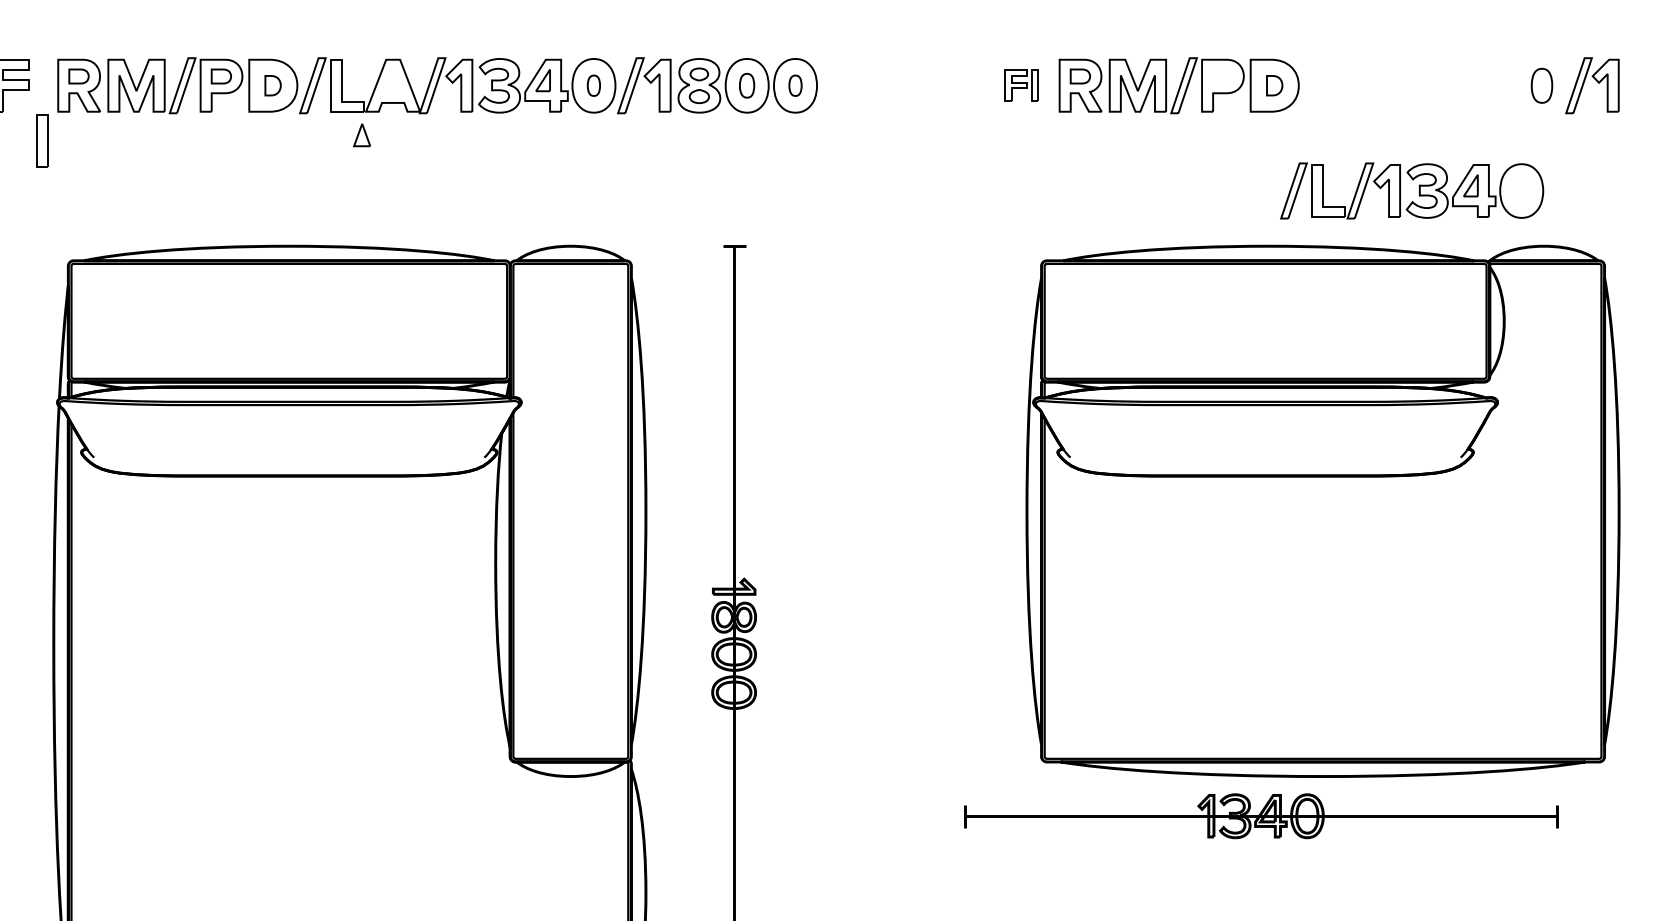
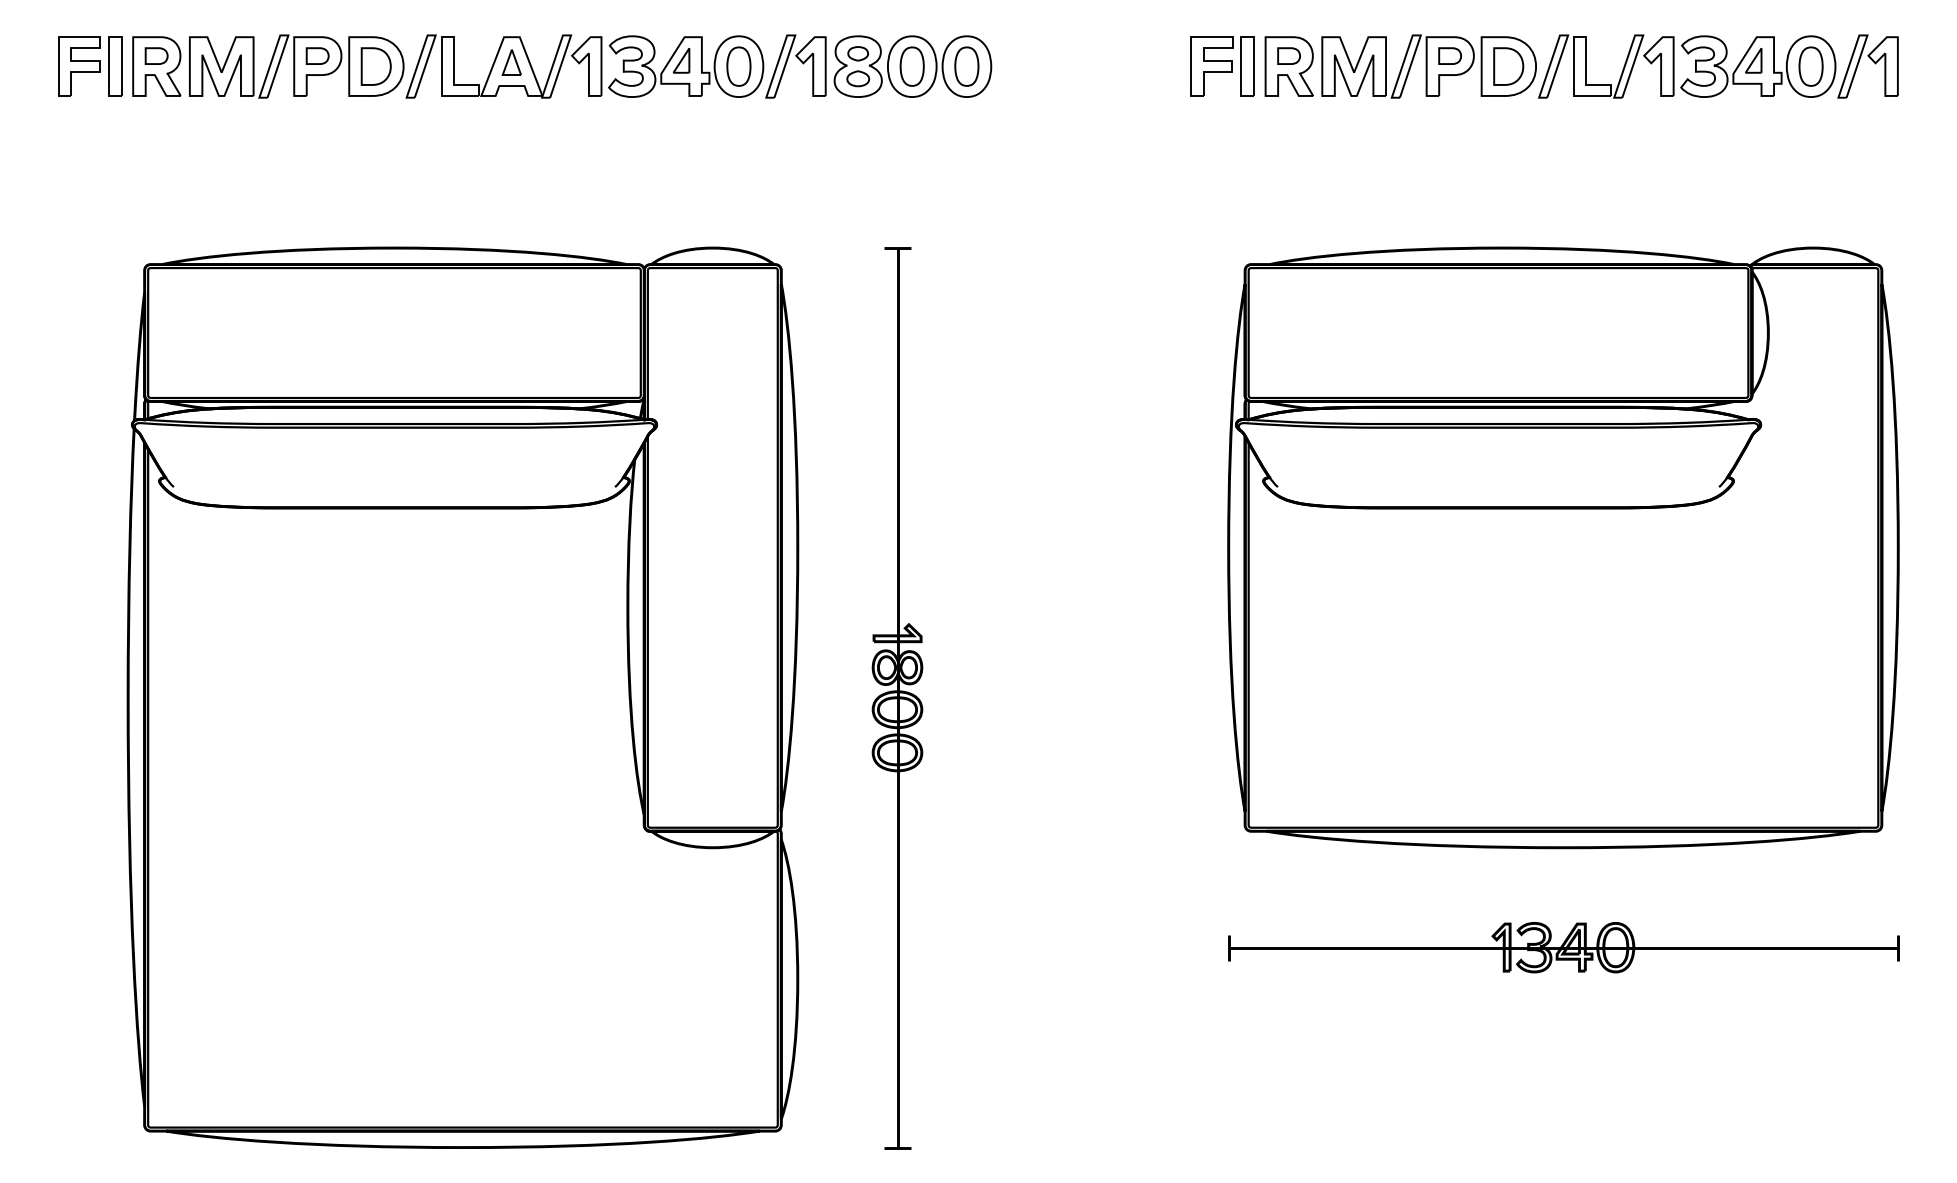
part: (1222, 75) -> (1449, 55), added
part: (272, 85) -> (375, 66), size x1.67
part: (593, 85) -> (738, 66), size x1.67
part: (746, 85) -> (911, 66), size x1.43
part: (795, 85) -> (966, 66), size x1.67
part: (1021, 85) -> (1222, 66), size x1.67
part: (1274, 85) -> (1508, 66), size x1.67
part: (361, 135) -> (511, 62), moved
part: (42, 140) -> (115, 66), moved
part: (1419, 190) -> (1695, 66), moved
part: (1261, 816) -> (1563, 947), moved

